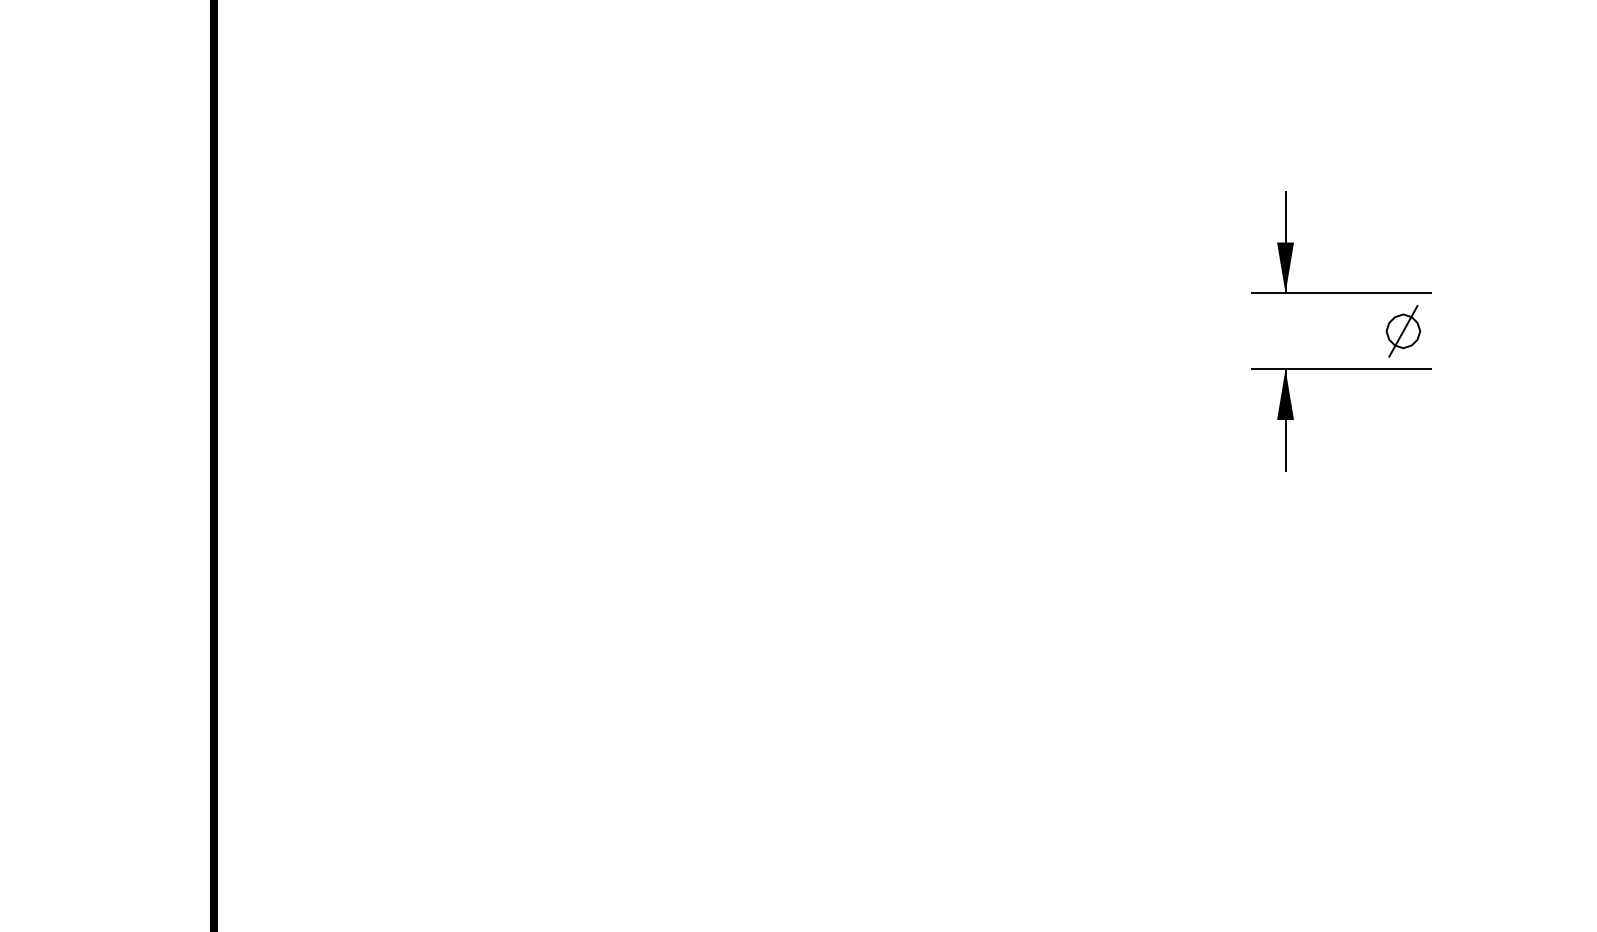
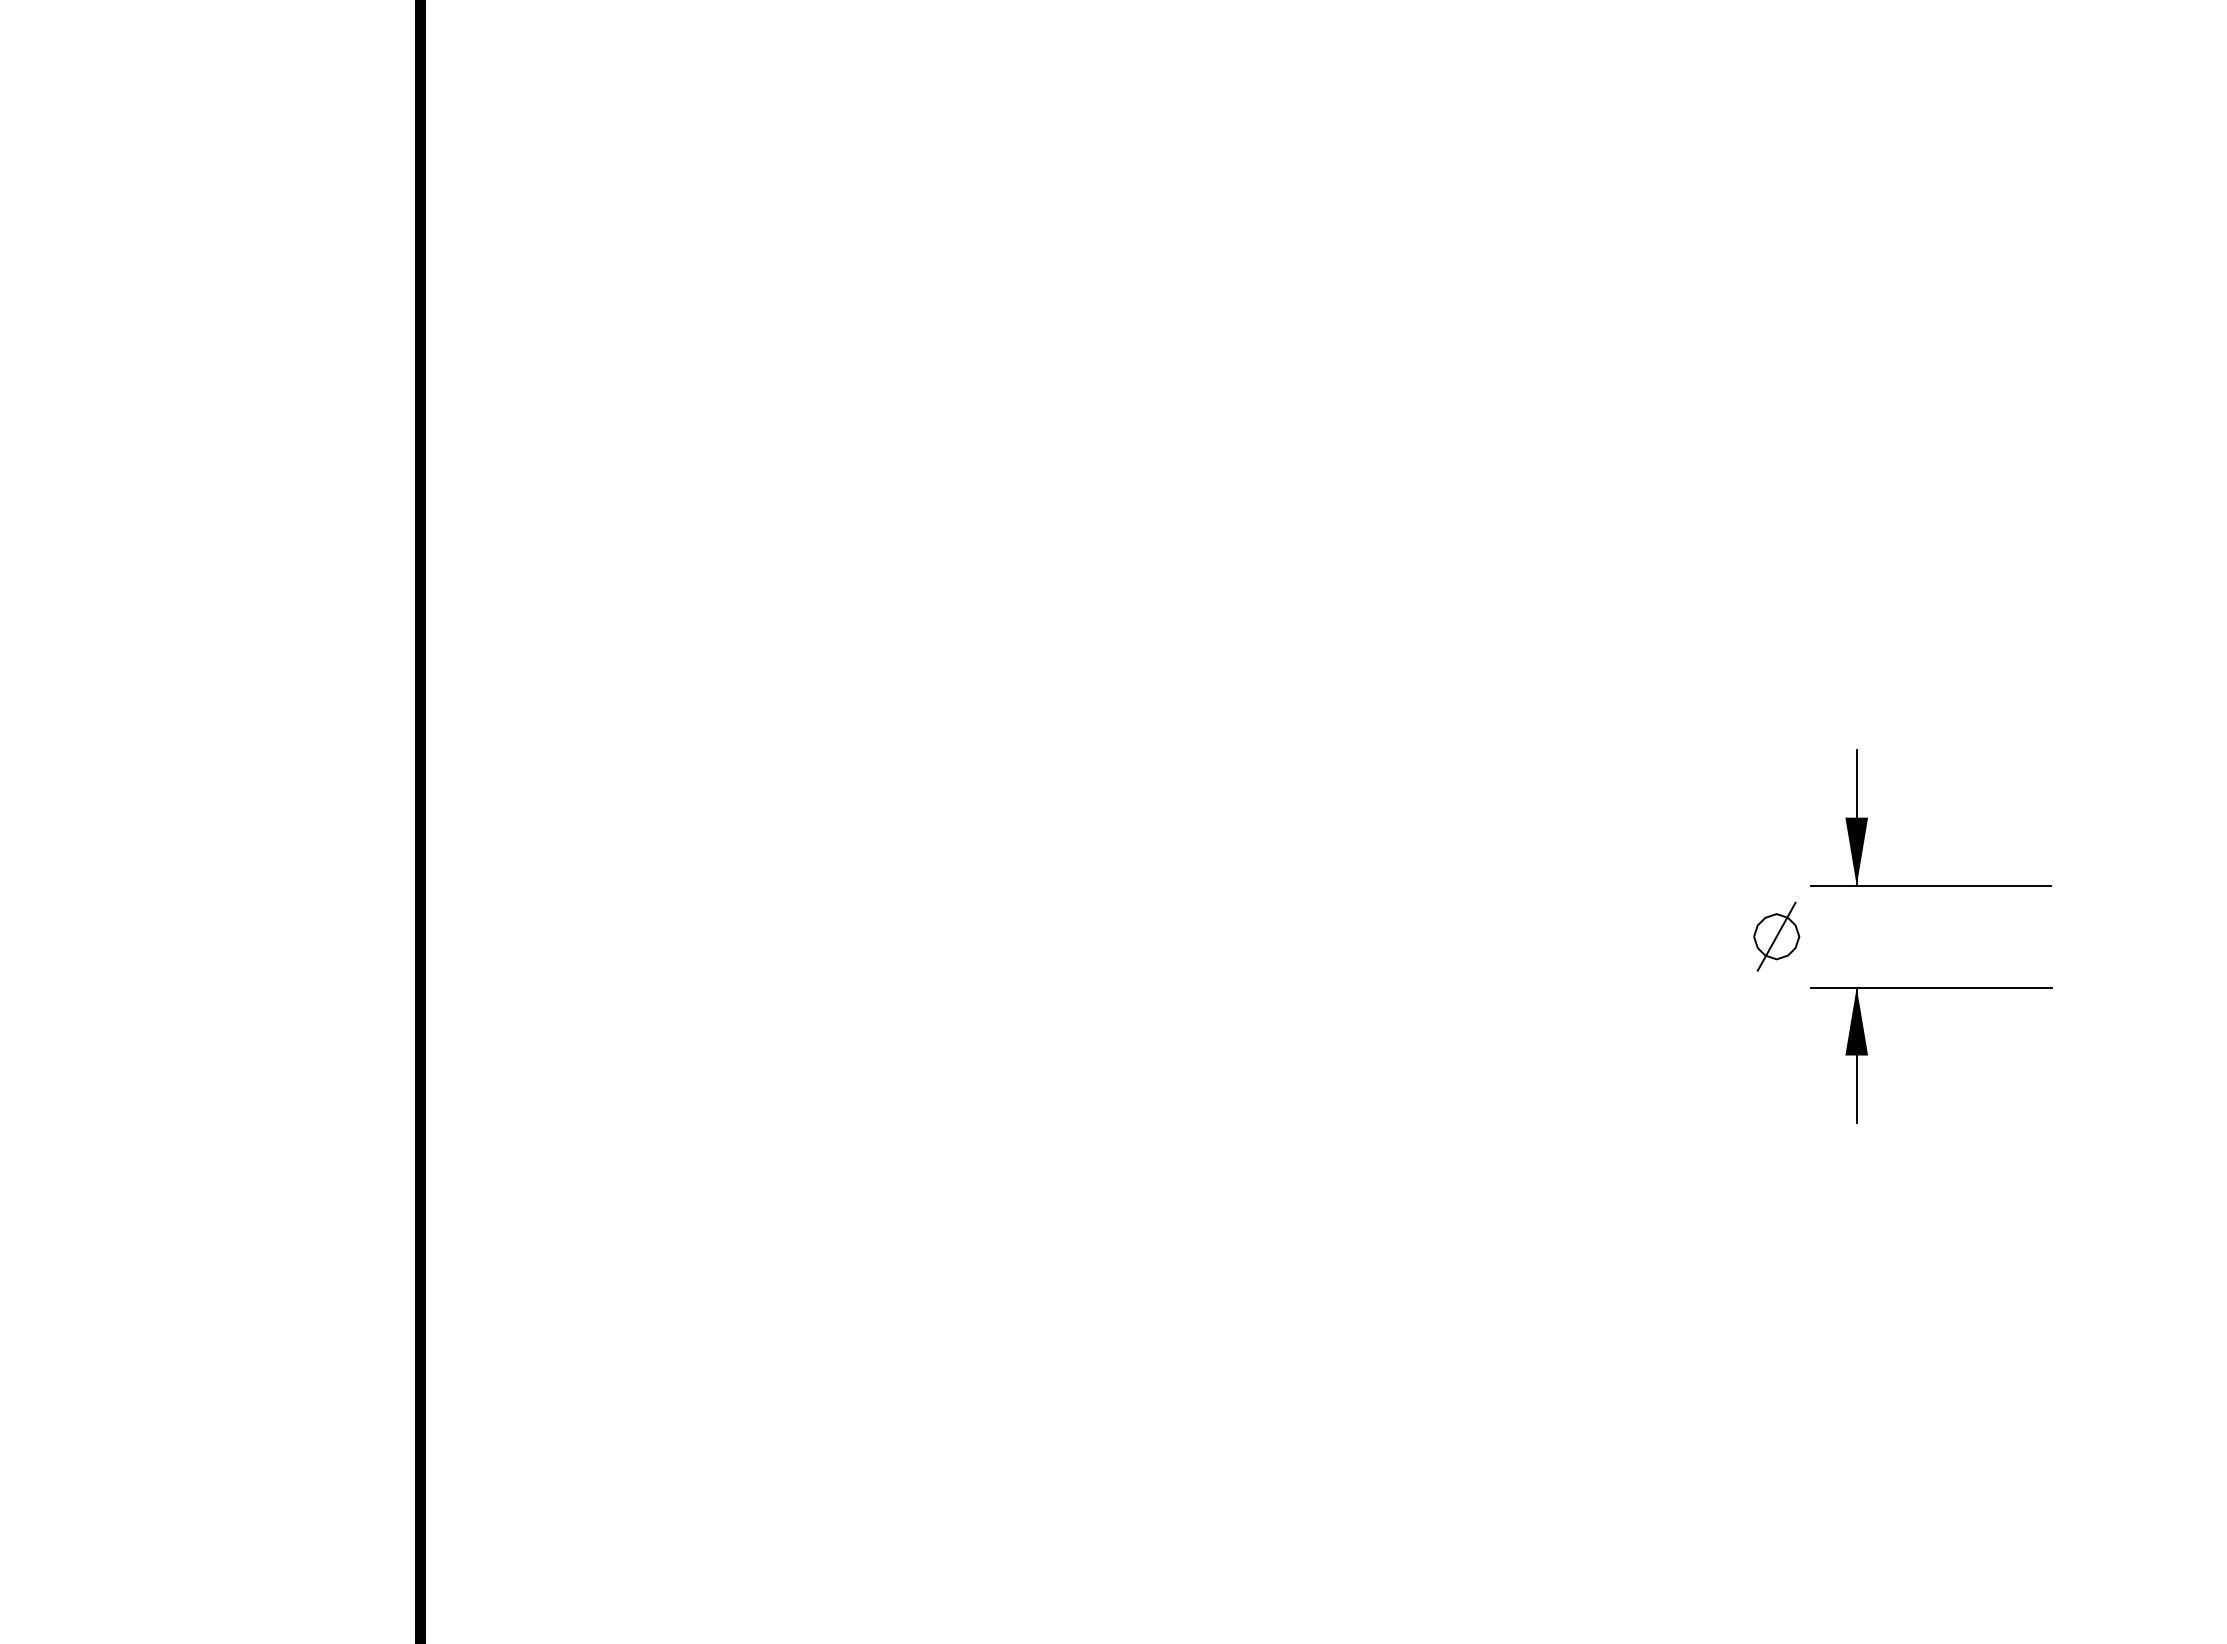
part: (1403, 331) -> (1776, 936), moved

